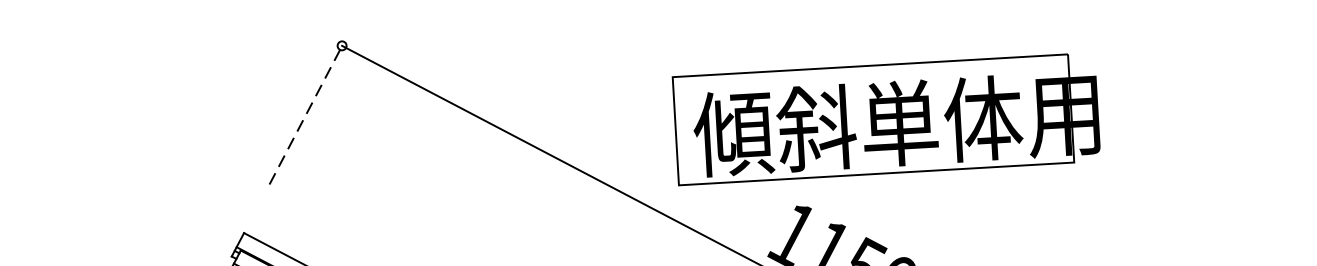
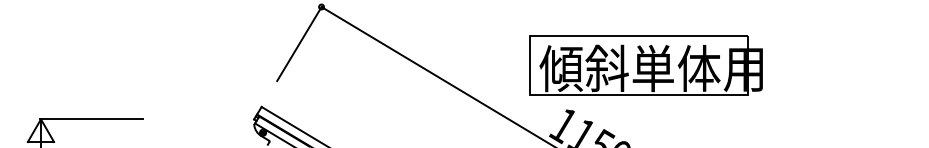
line: (305, 114) -> (299, 43), dashed -> solid
part: (885, 118) -> (645, 65), moved

